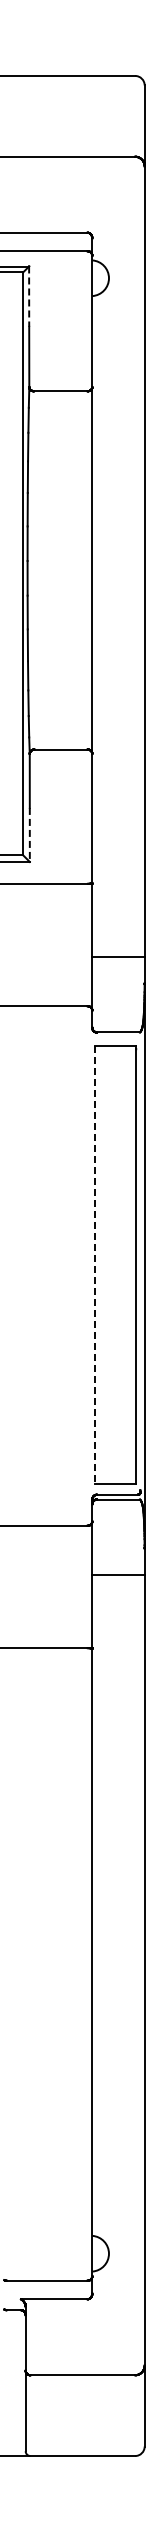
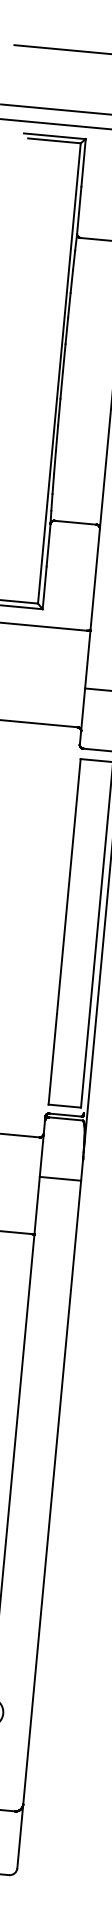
line: (29, 297) -> (83, 163), dashed -> solid
line: (29, 835) -> (44, 588), dashed -> solid
line: (94, 1264) -> (64, 931), dashed -> solid

